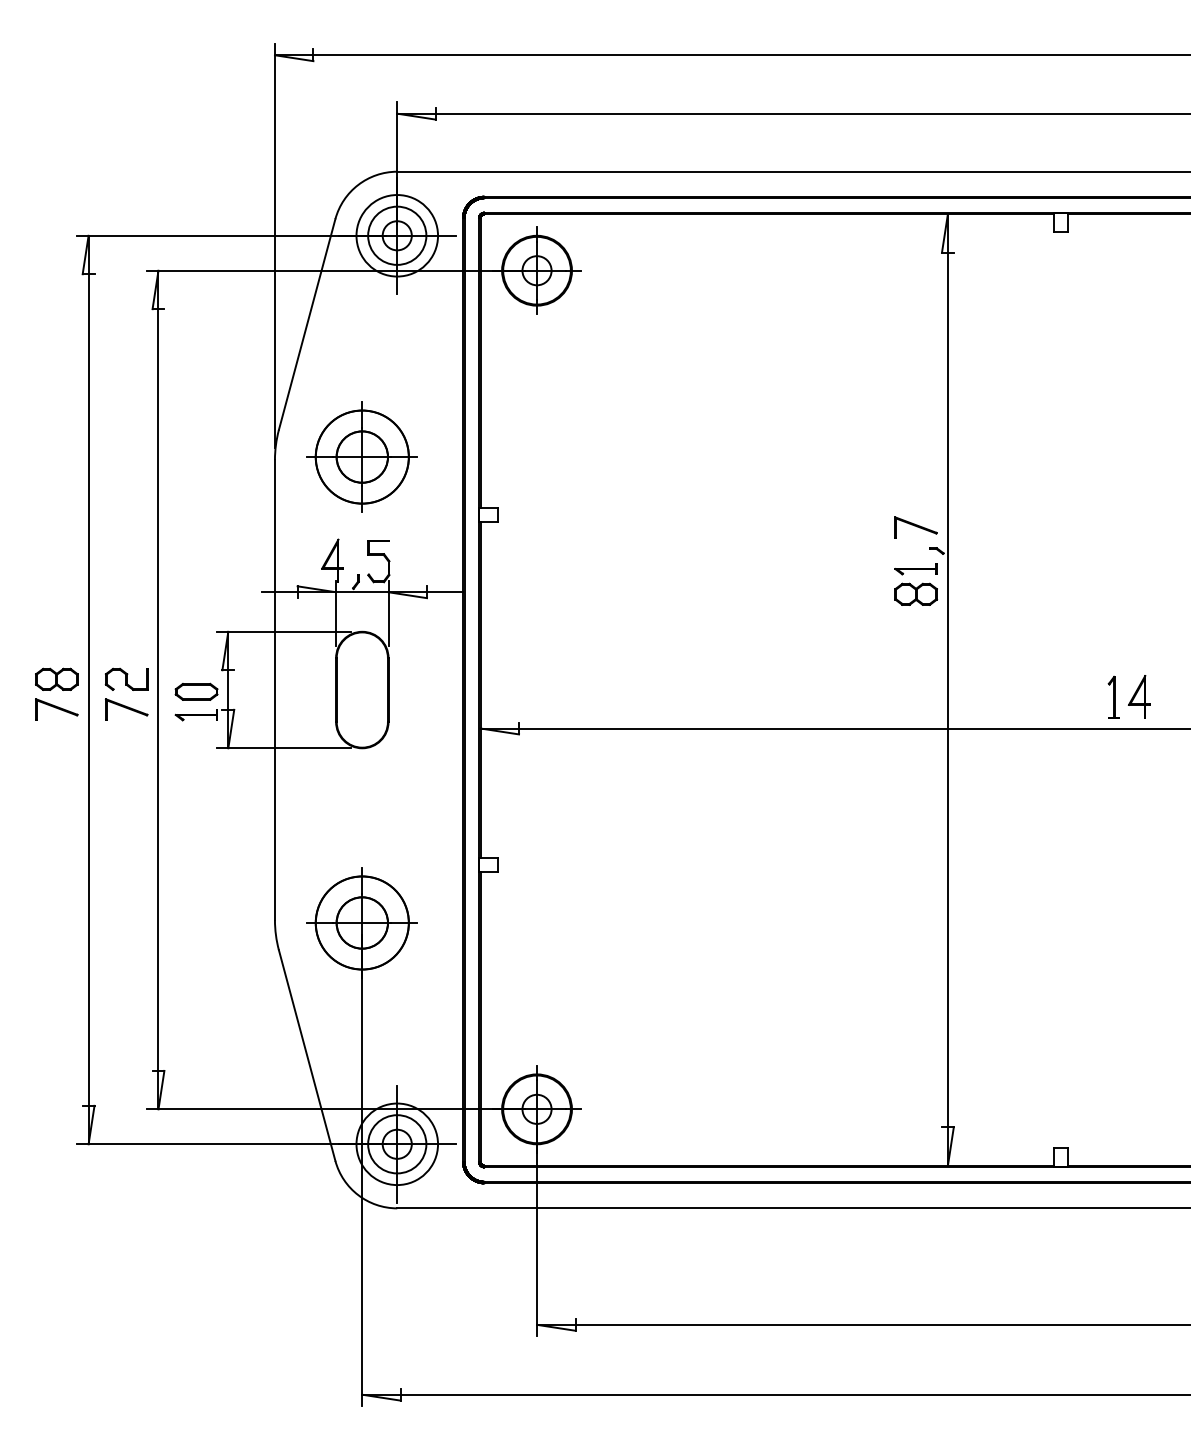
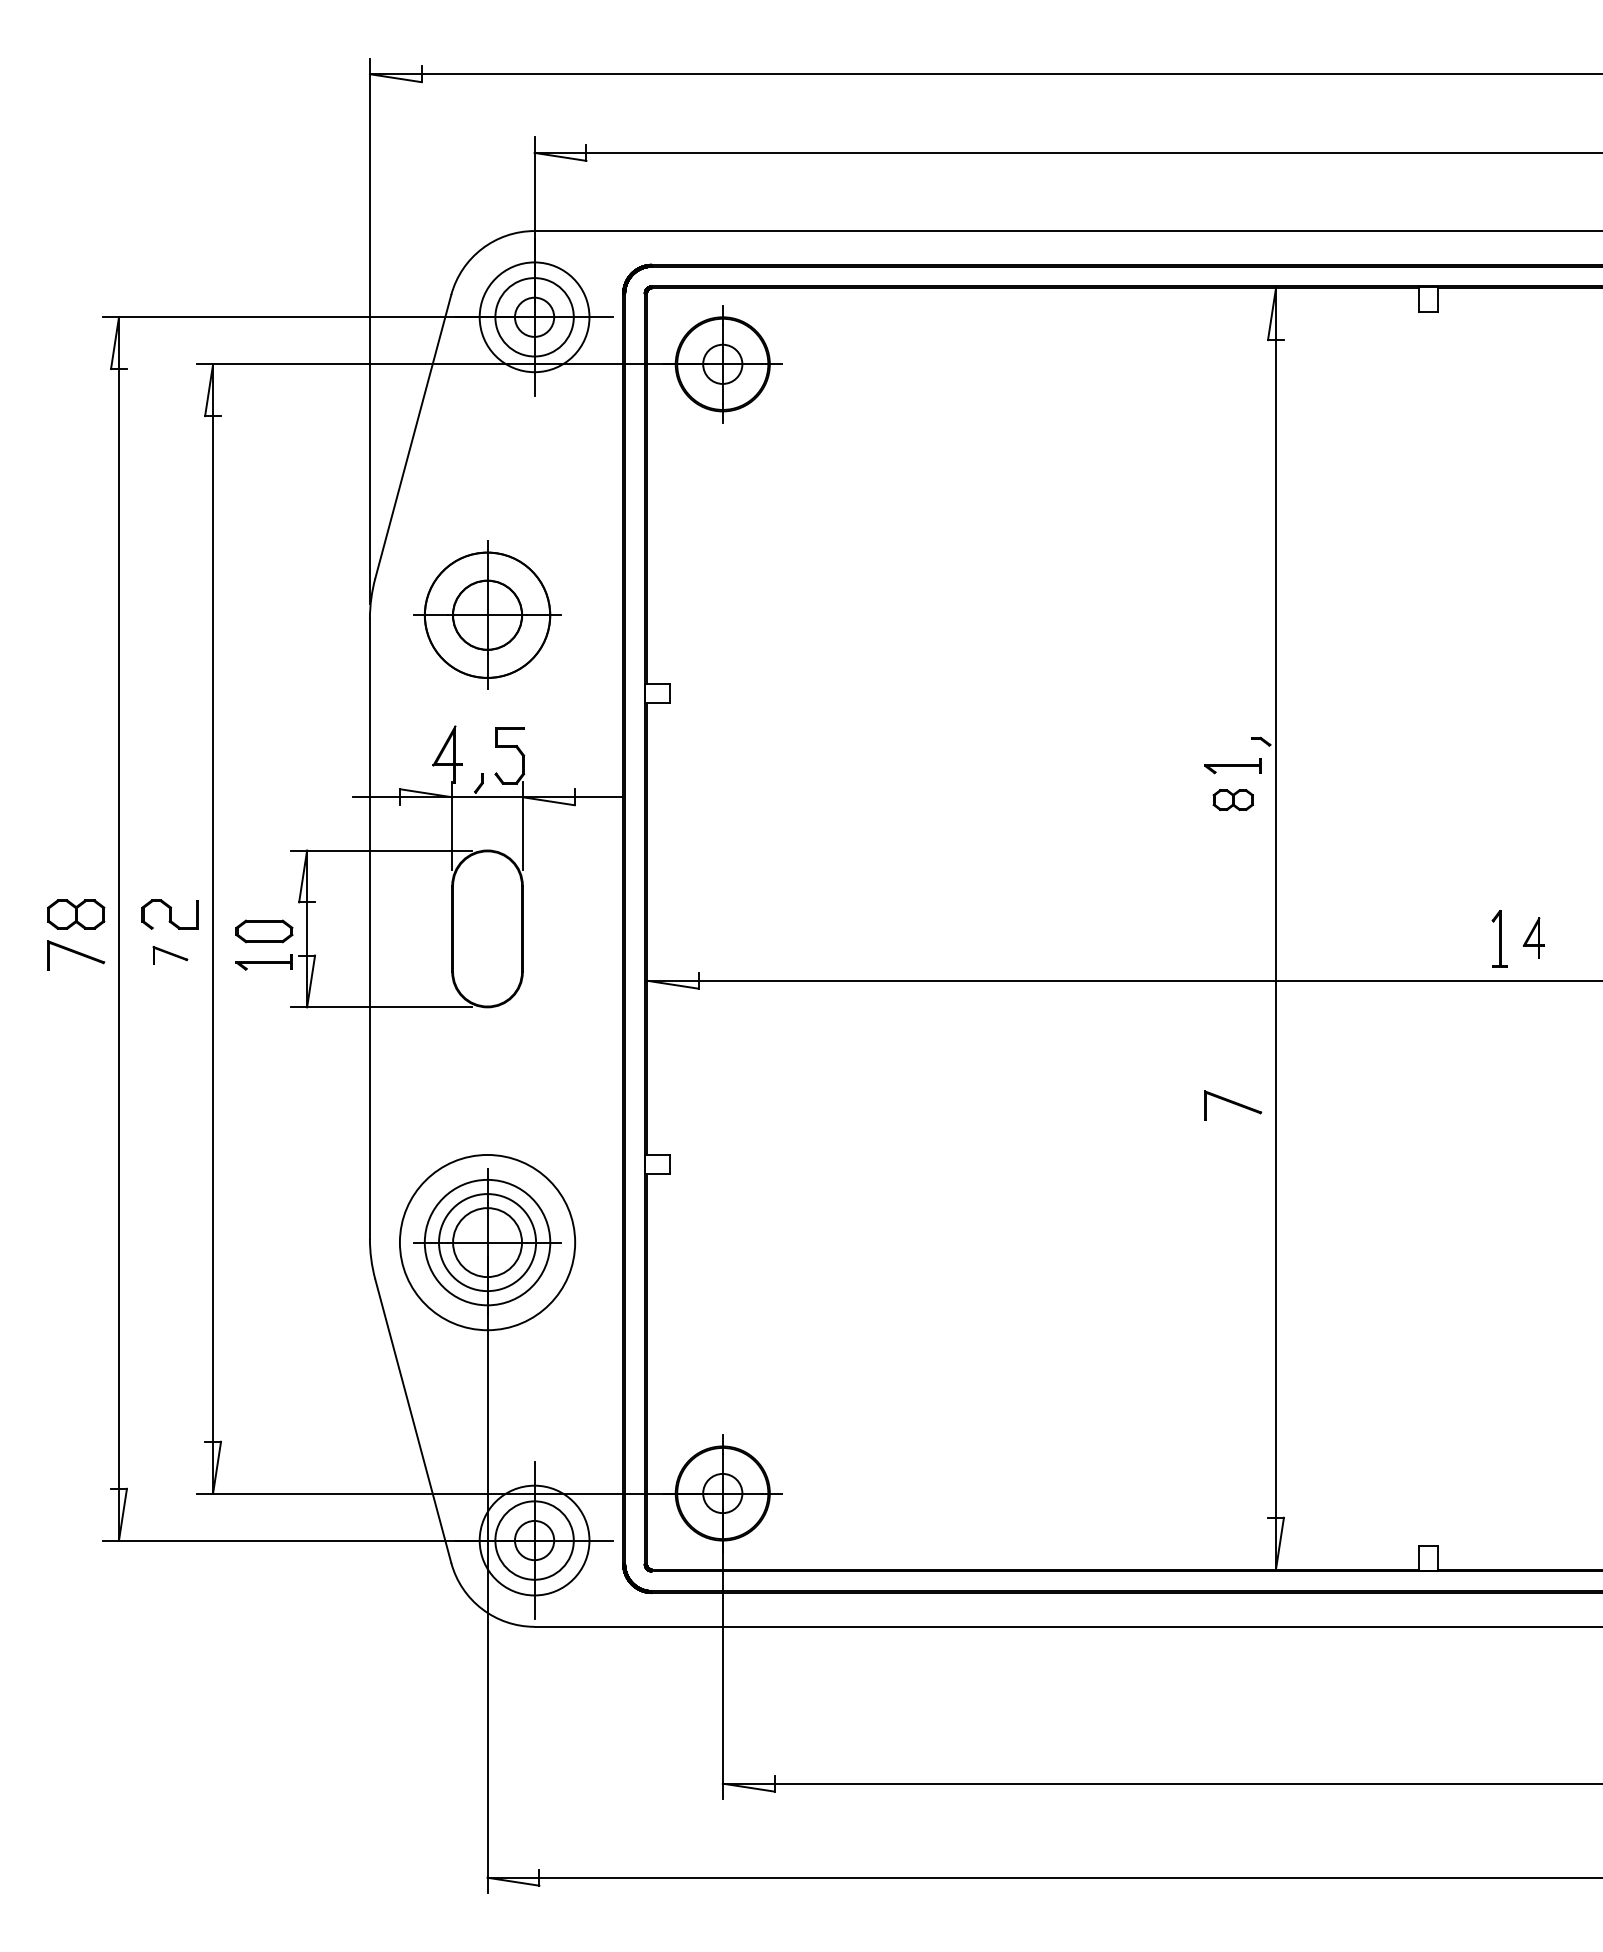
part: (916, 527) -> (1233, 1105), moved
part: (916, 593) -> (1233, 799), size x0.7
part: (1139, 696) -> (1533, 937), size x0.7
part: (126, 709) -> (170, 955), size x0.6
circle: (362, 922) -> (487, 1242), size x1.4
circle: (362, 922) -> (487, 1242), size x1.4

